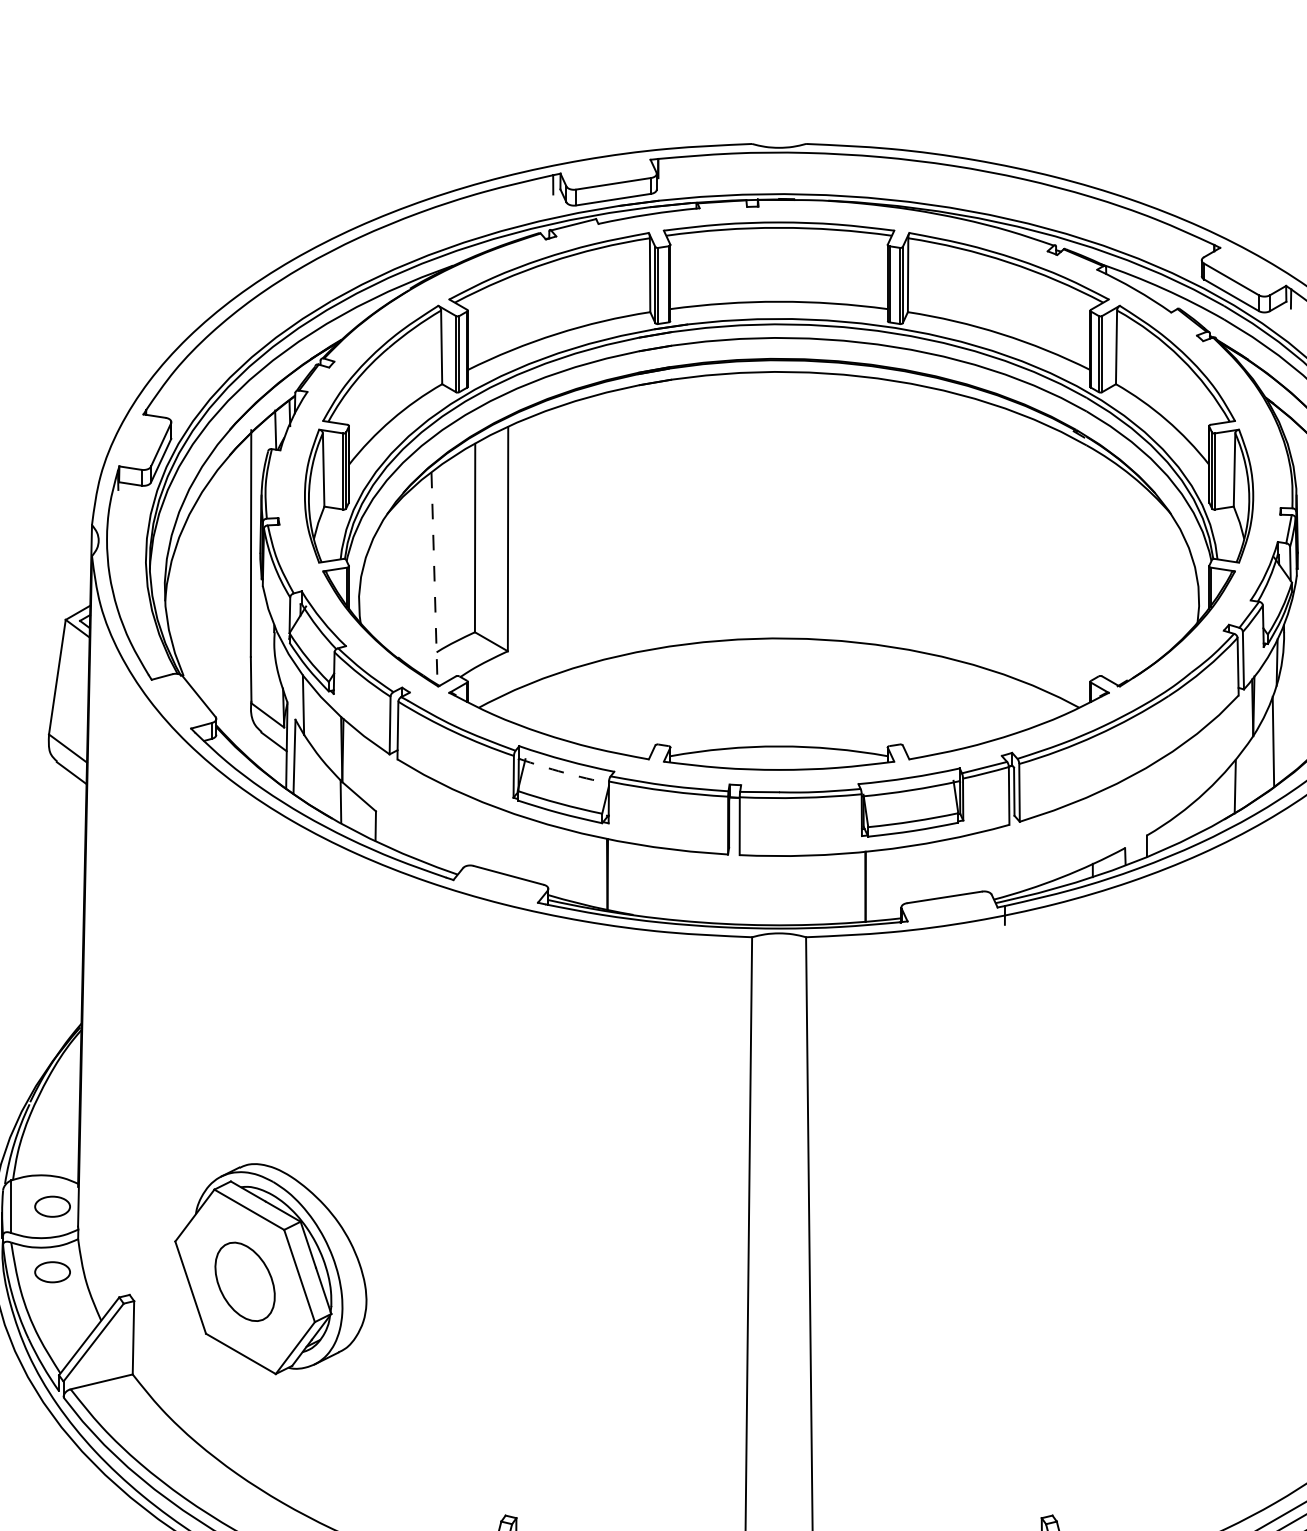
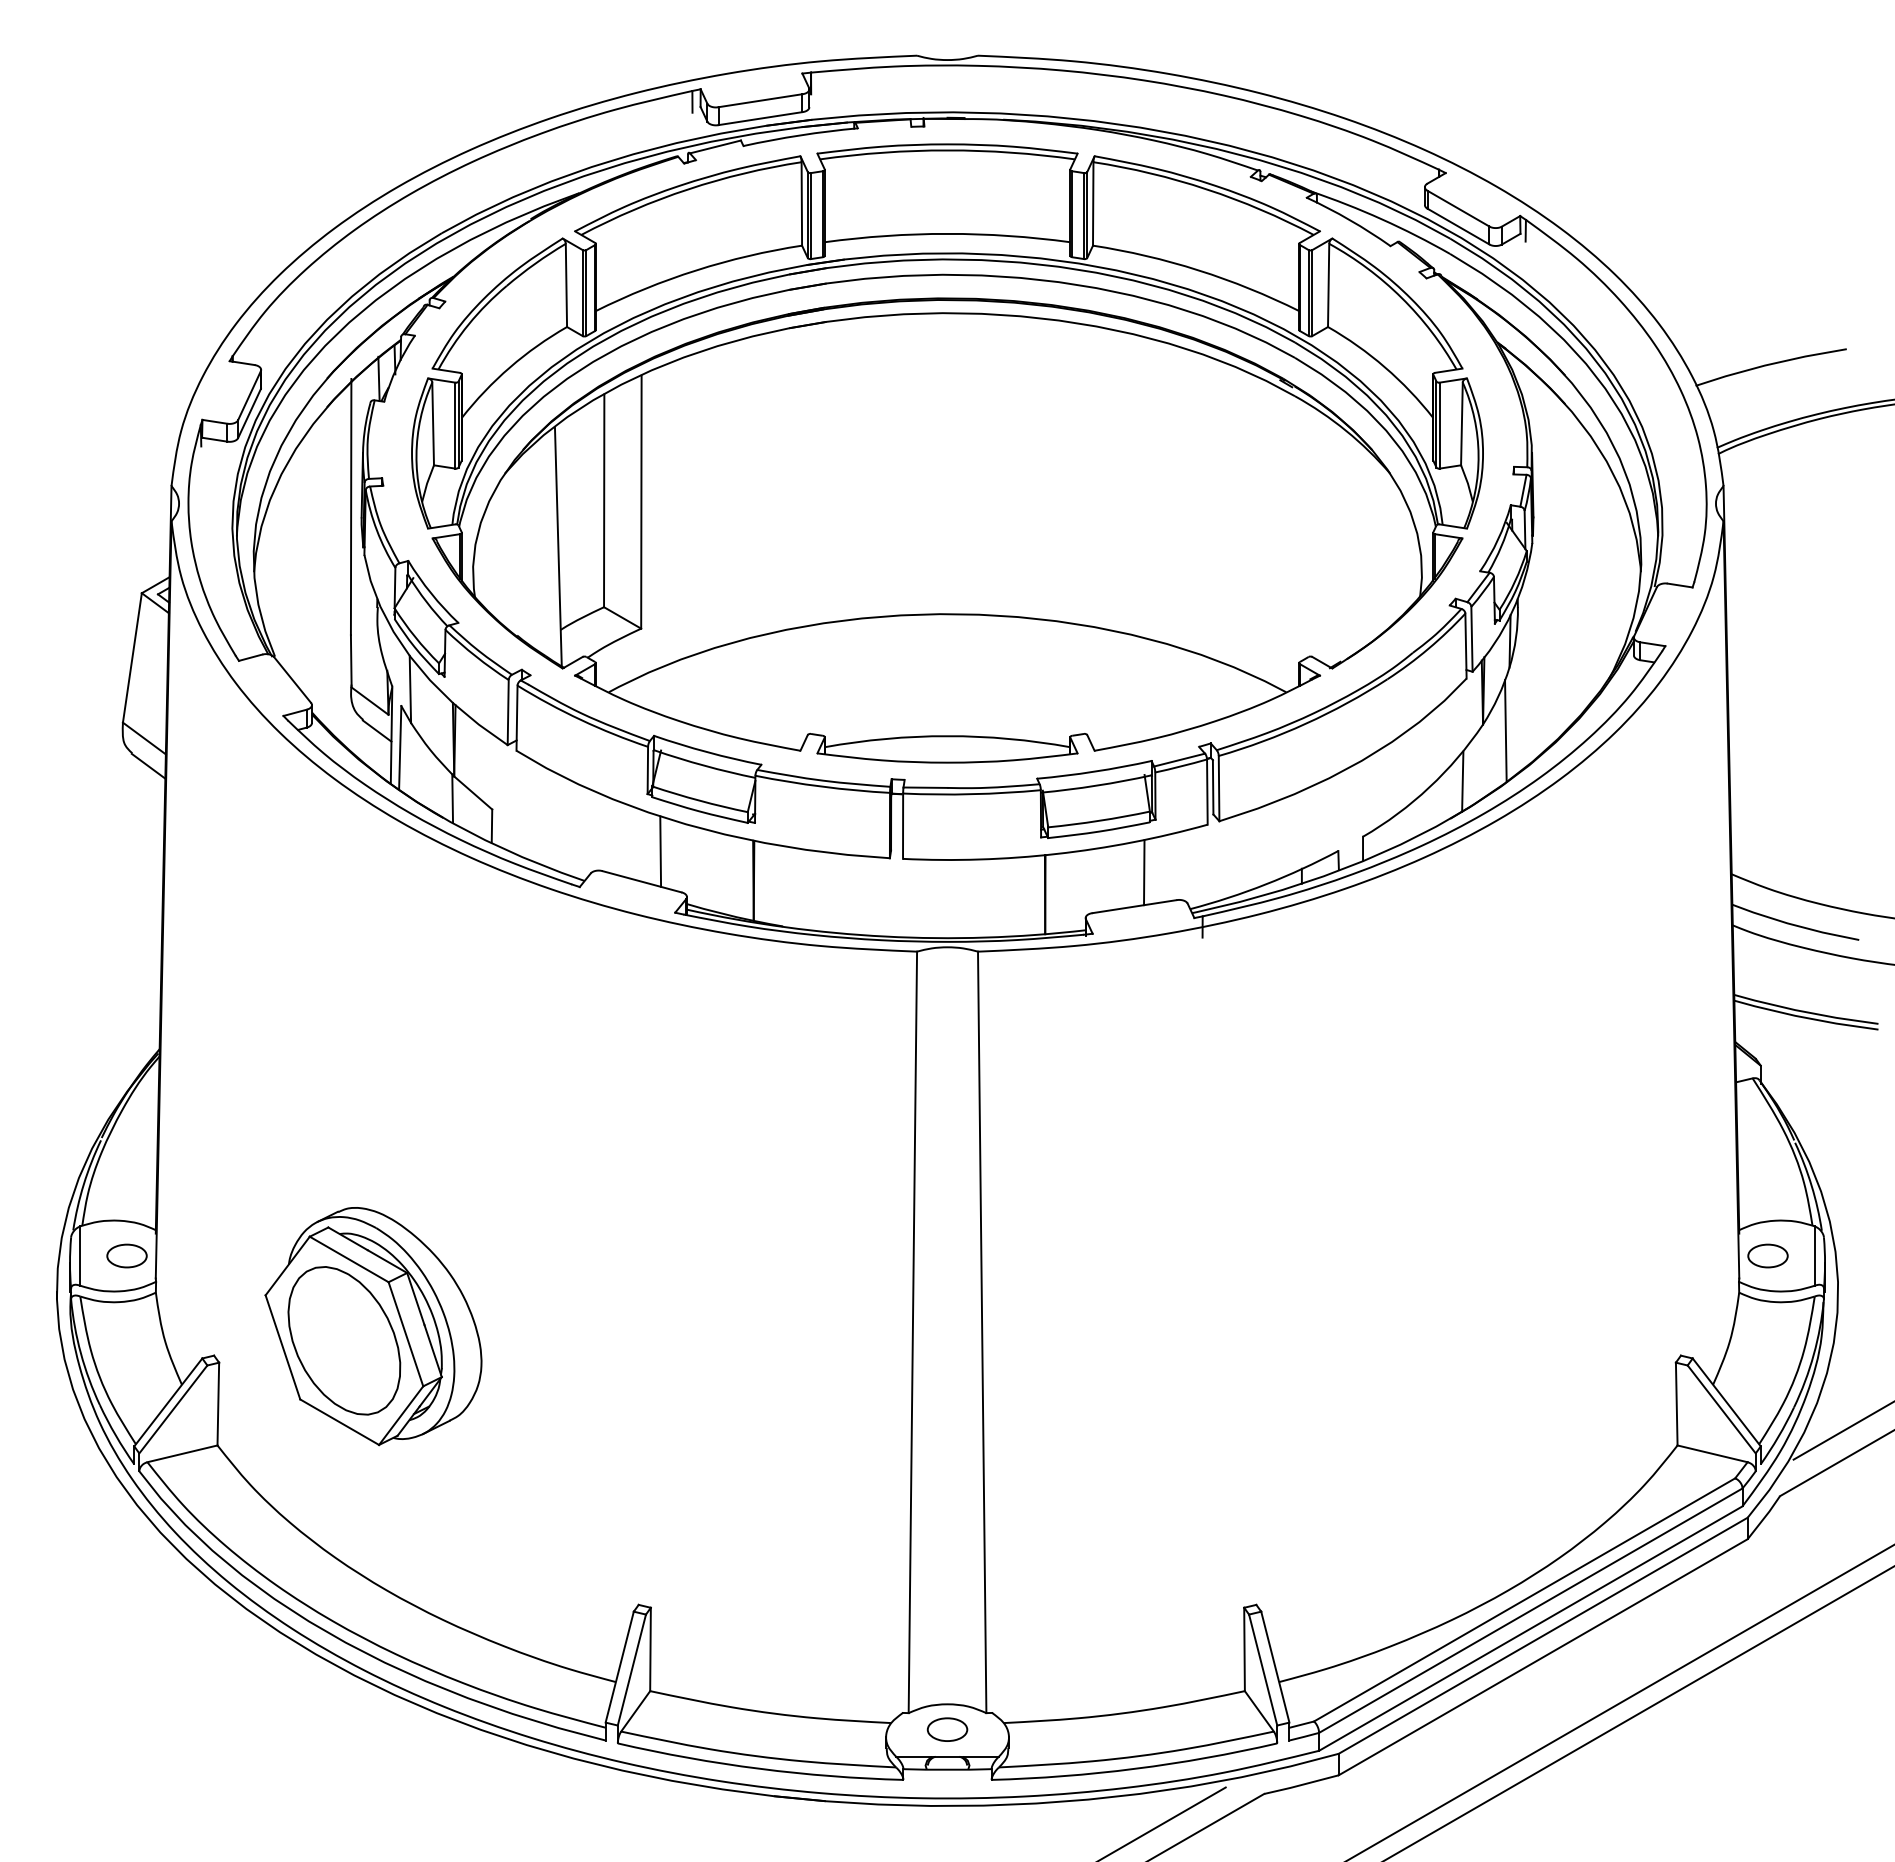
line: (434, 578) -> (558, 546), dashed -> solid
arc: (563, 772) -> (704, 765), dashed -> solid
line: (524, 848) -> (660, 851), added
line: (953, 867) -> (1144, 872), added
part: (52, 1271) -> (126, 1329), removed
part: (245, 1281) -> (344, 1340), size x1.67

